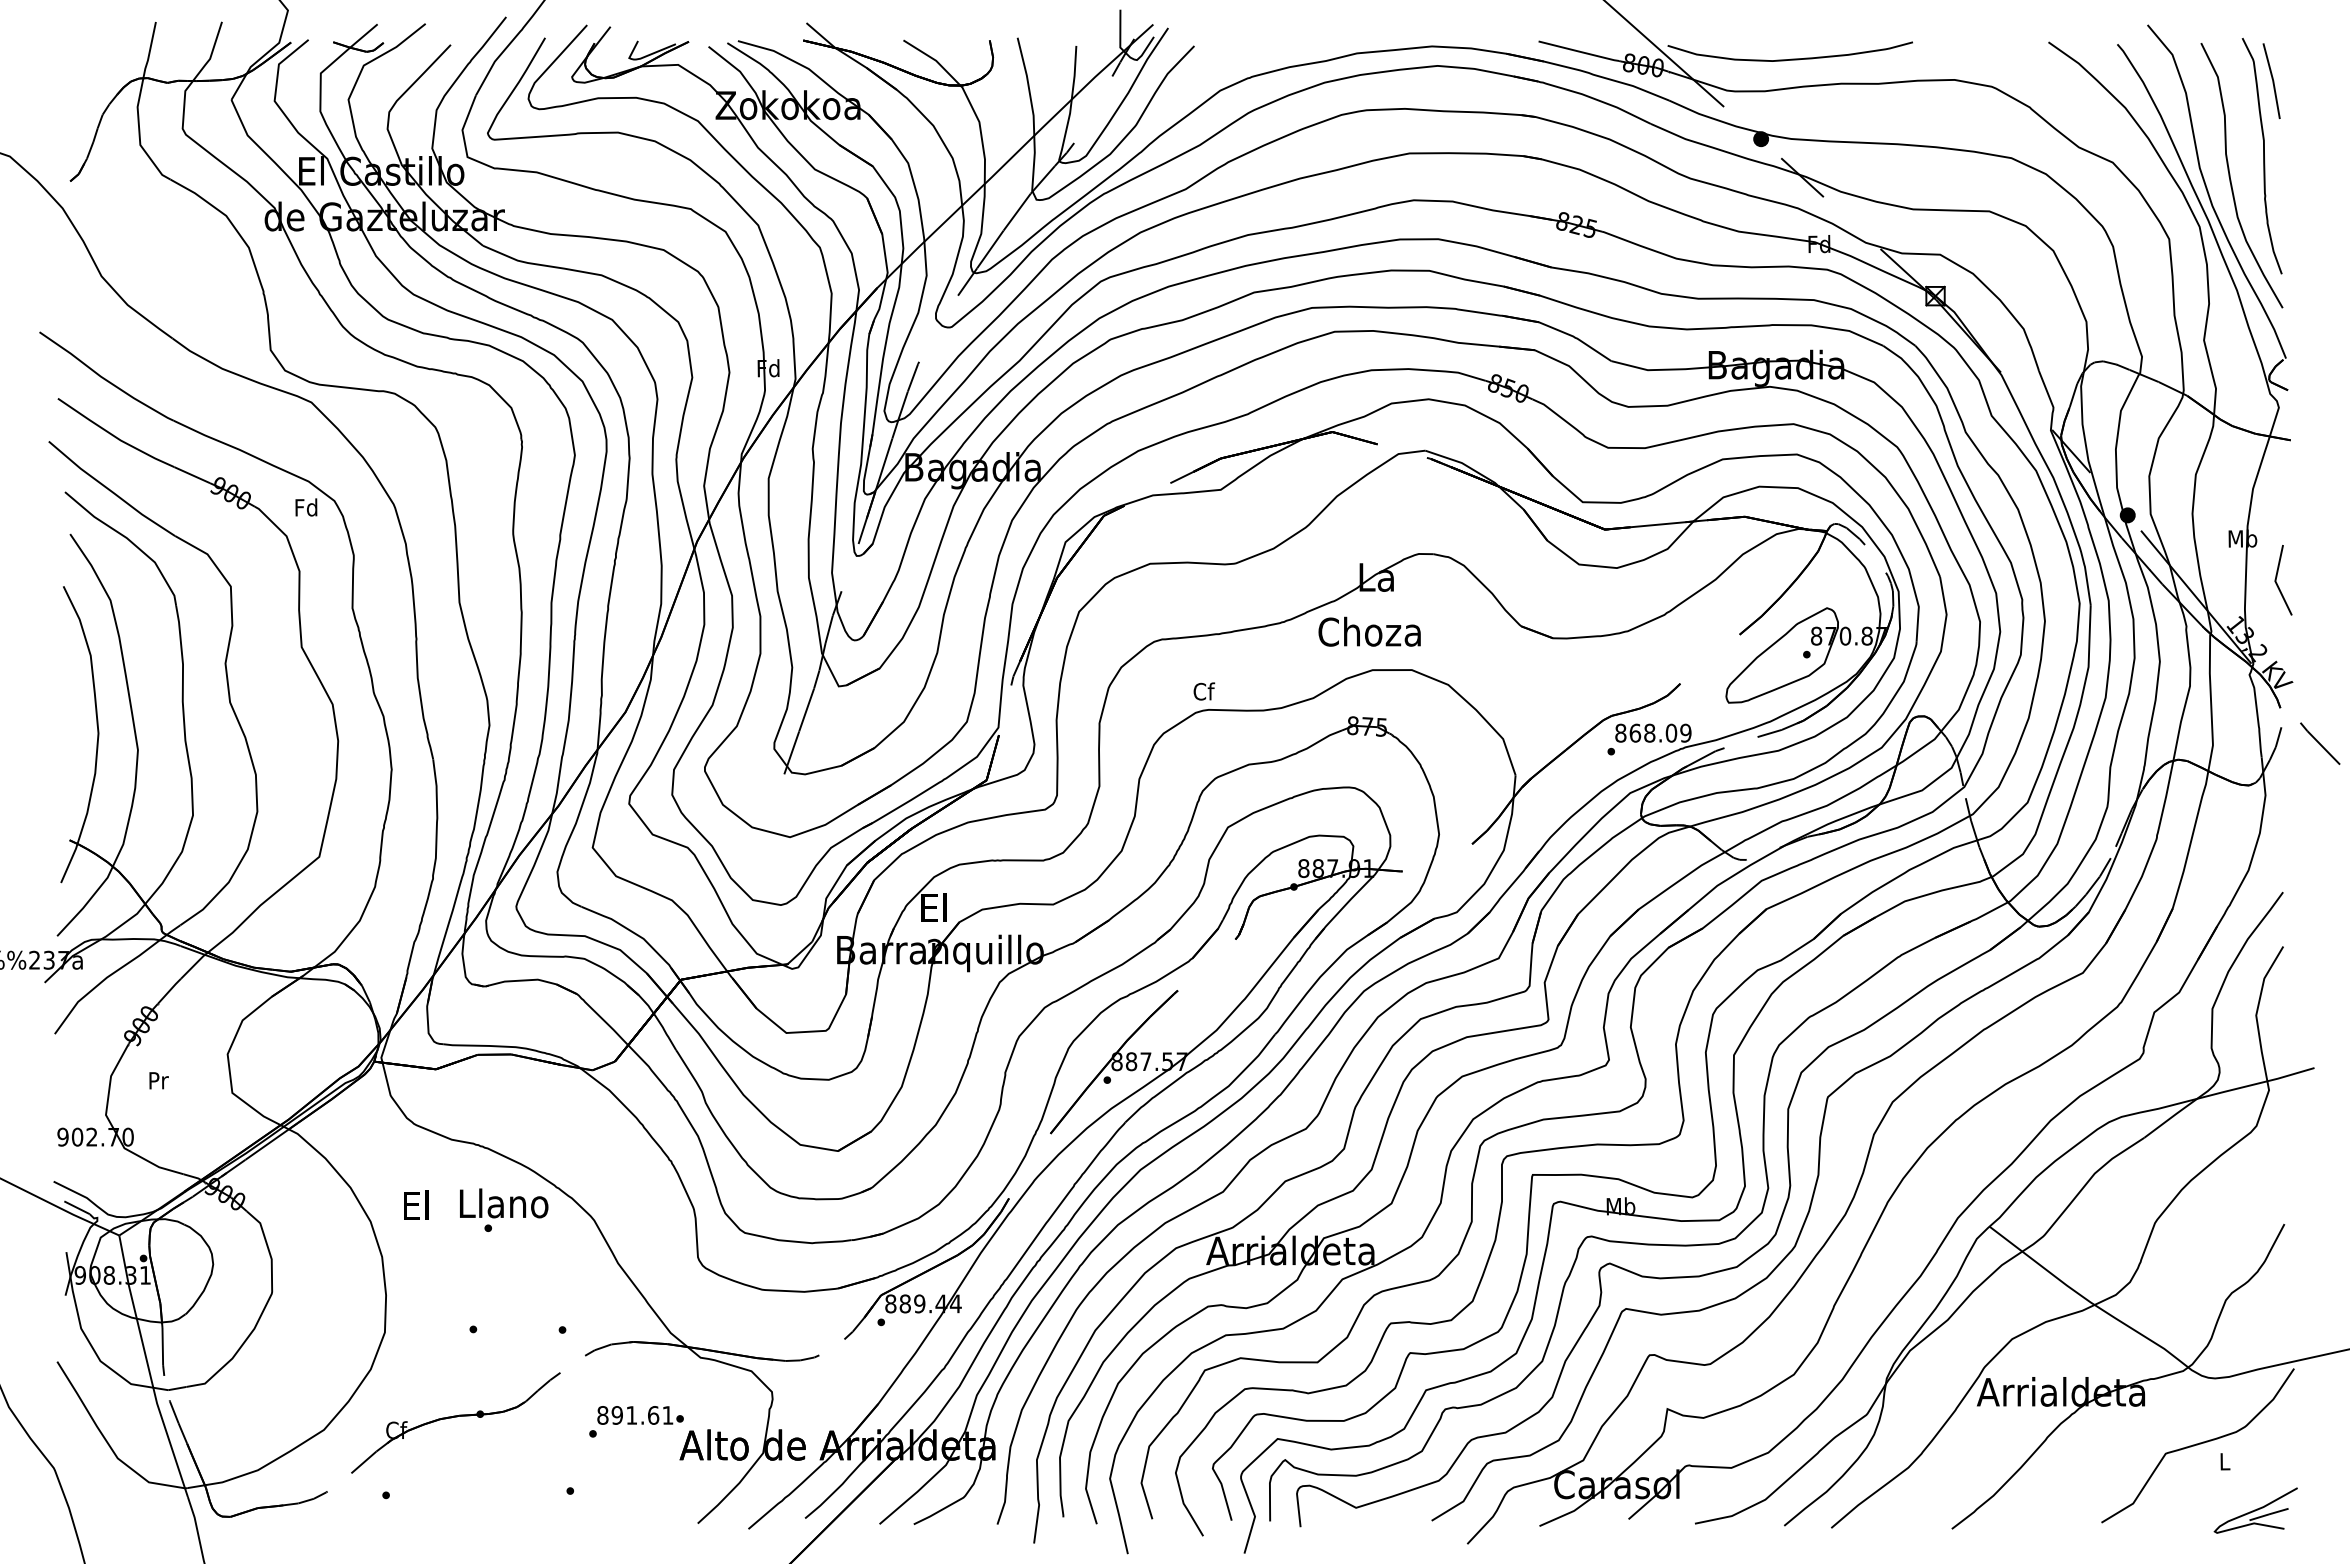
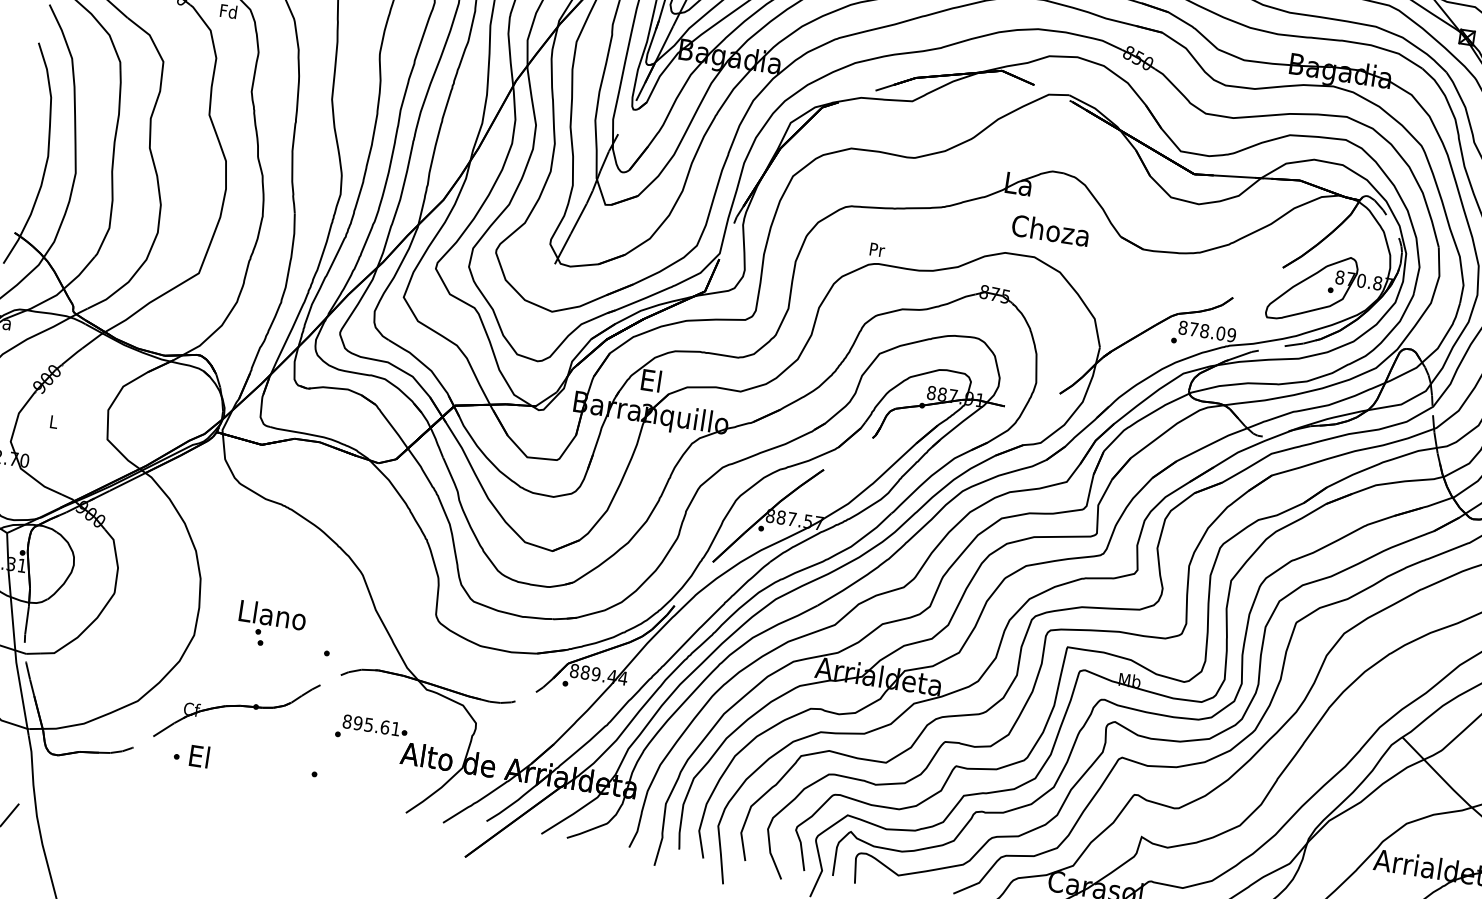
text: (1369, 631) -> (1050, 230), moved
text: (1204, 691) -> (877, 249), Cf -> Pr
text: (1635, 732) -> (1194, 329), 868.09 -> 878.09
text: (158, 1080) -> (53, 421), Pr -> L
text: (416, 1204) -> (200, 755), moved
text: (504, 1209) -> (272, 619), moved
text: (631, 1415) -> (368, 724), 891.61 -> 895.61

